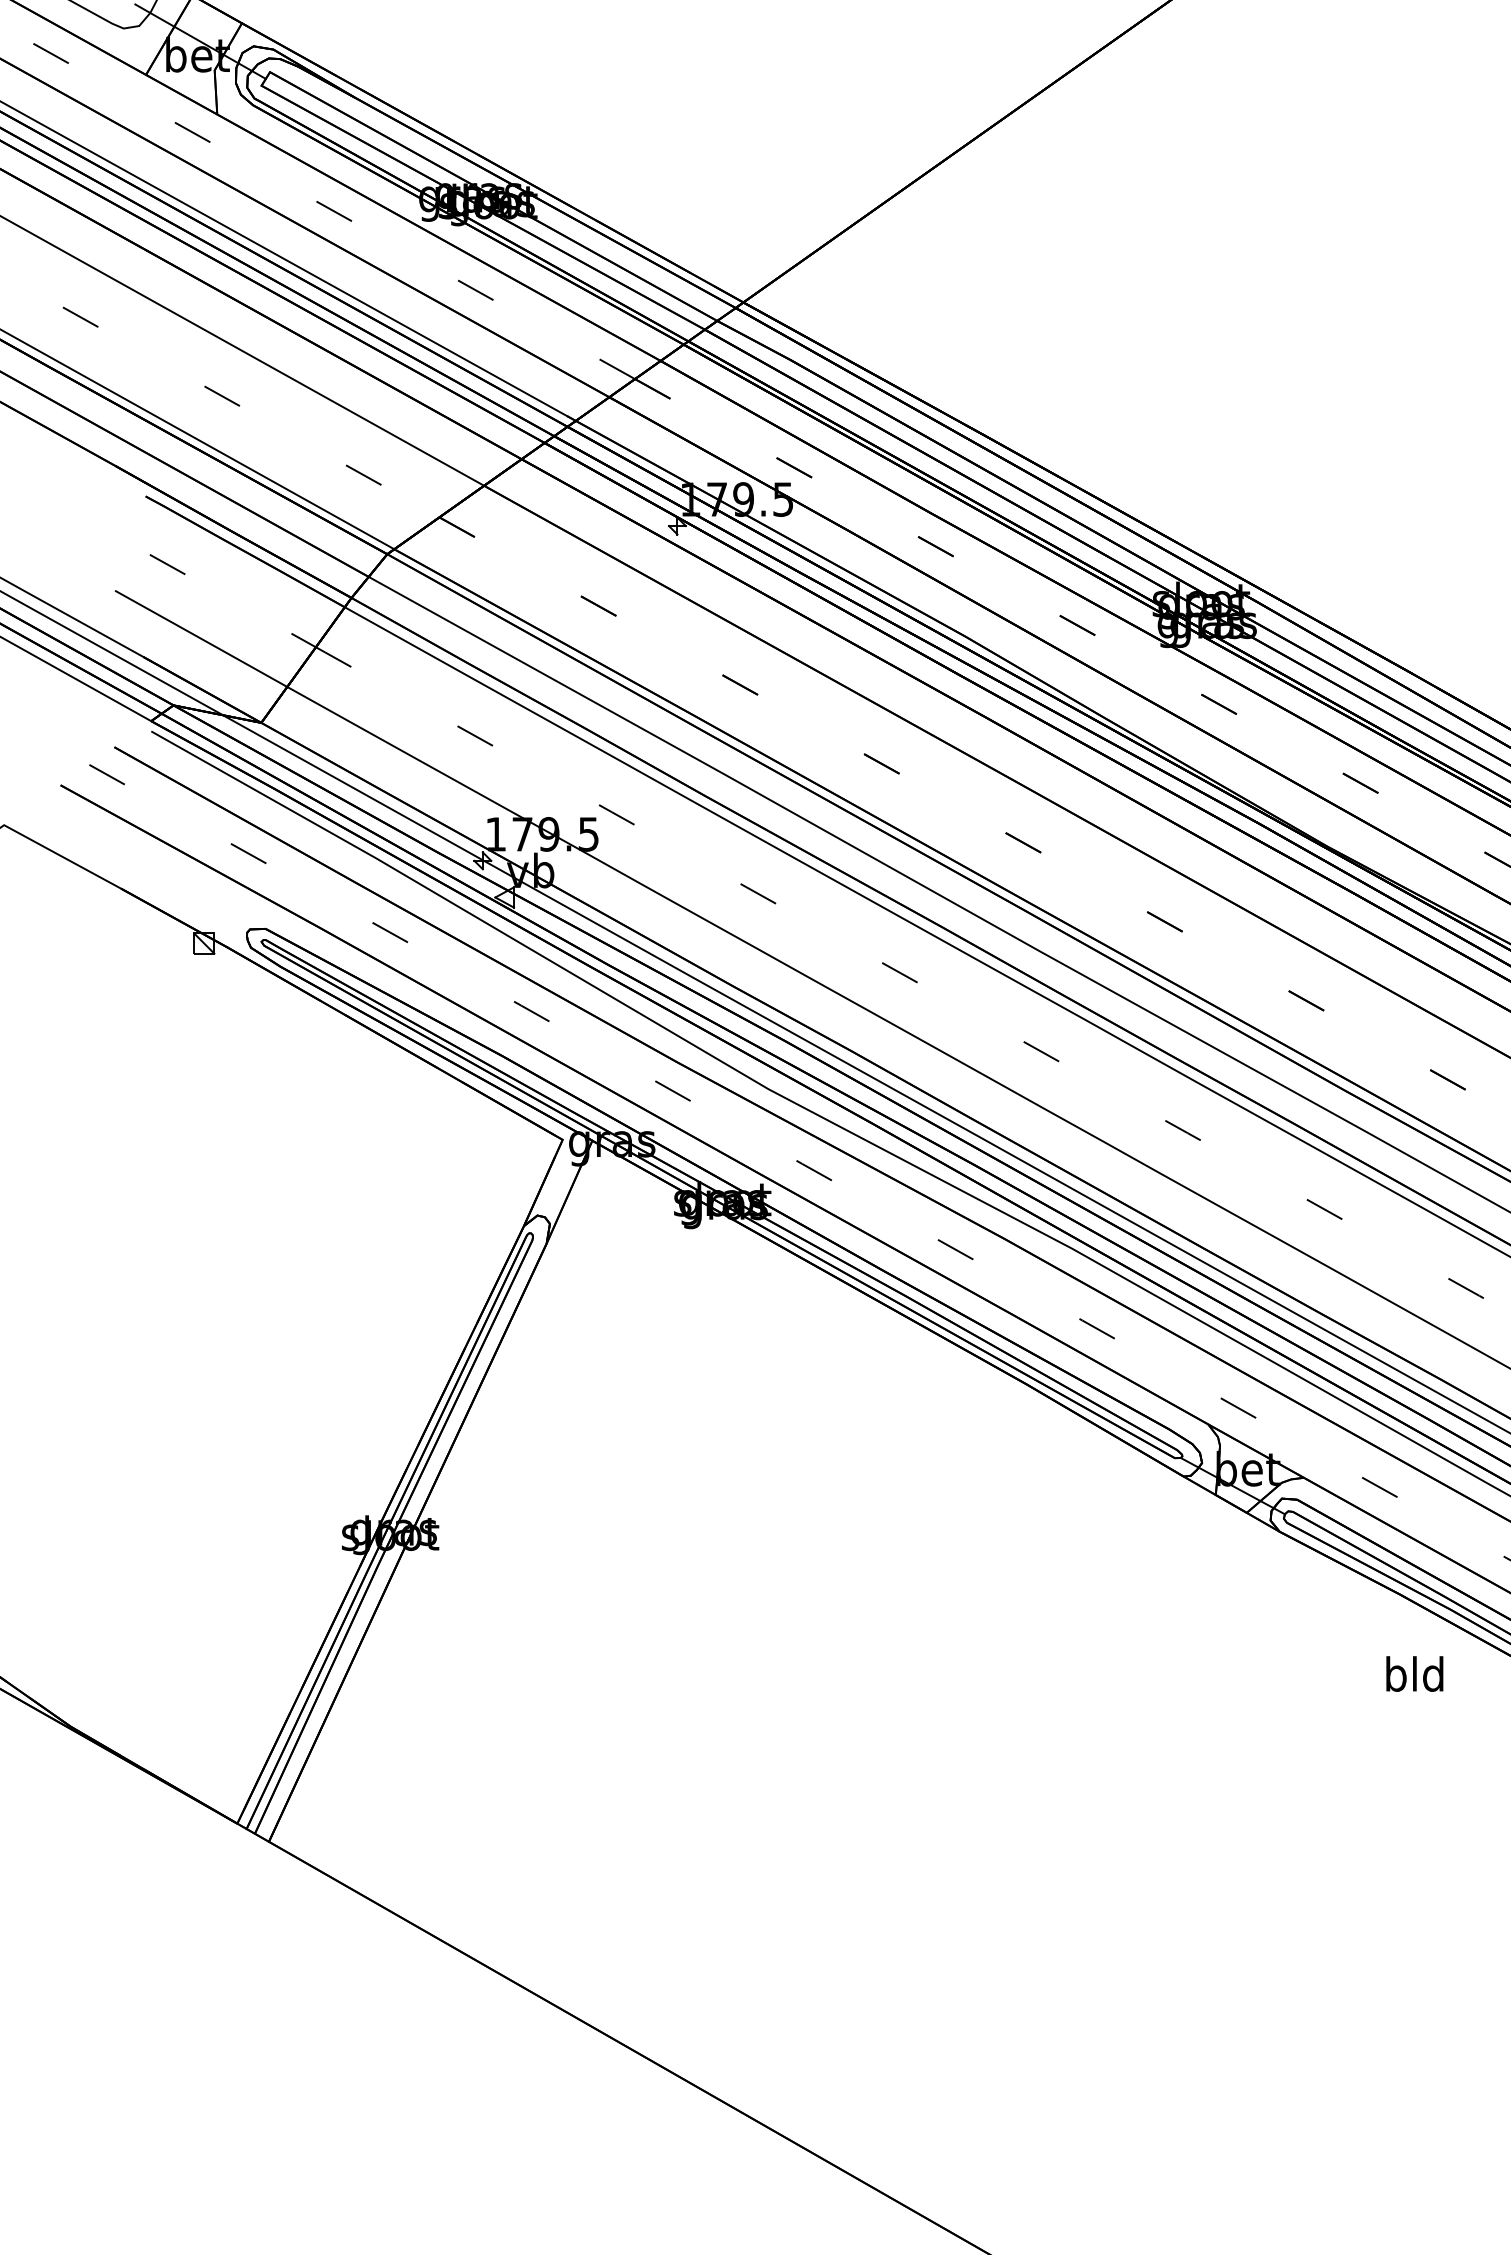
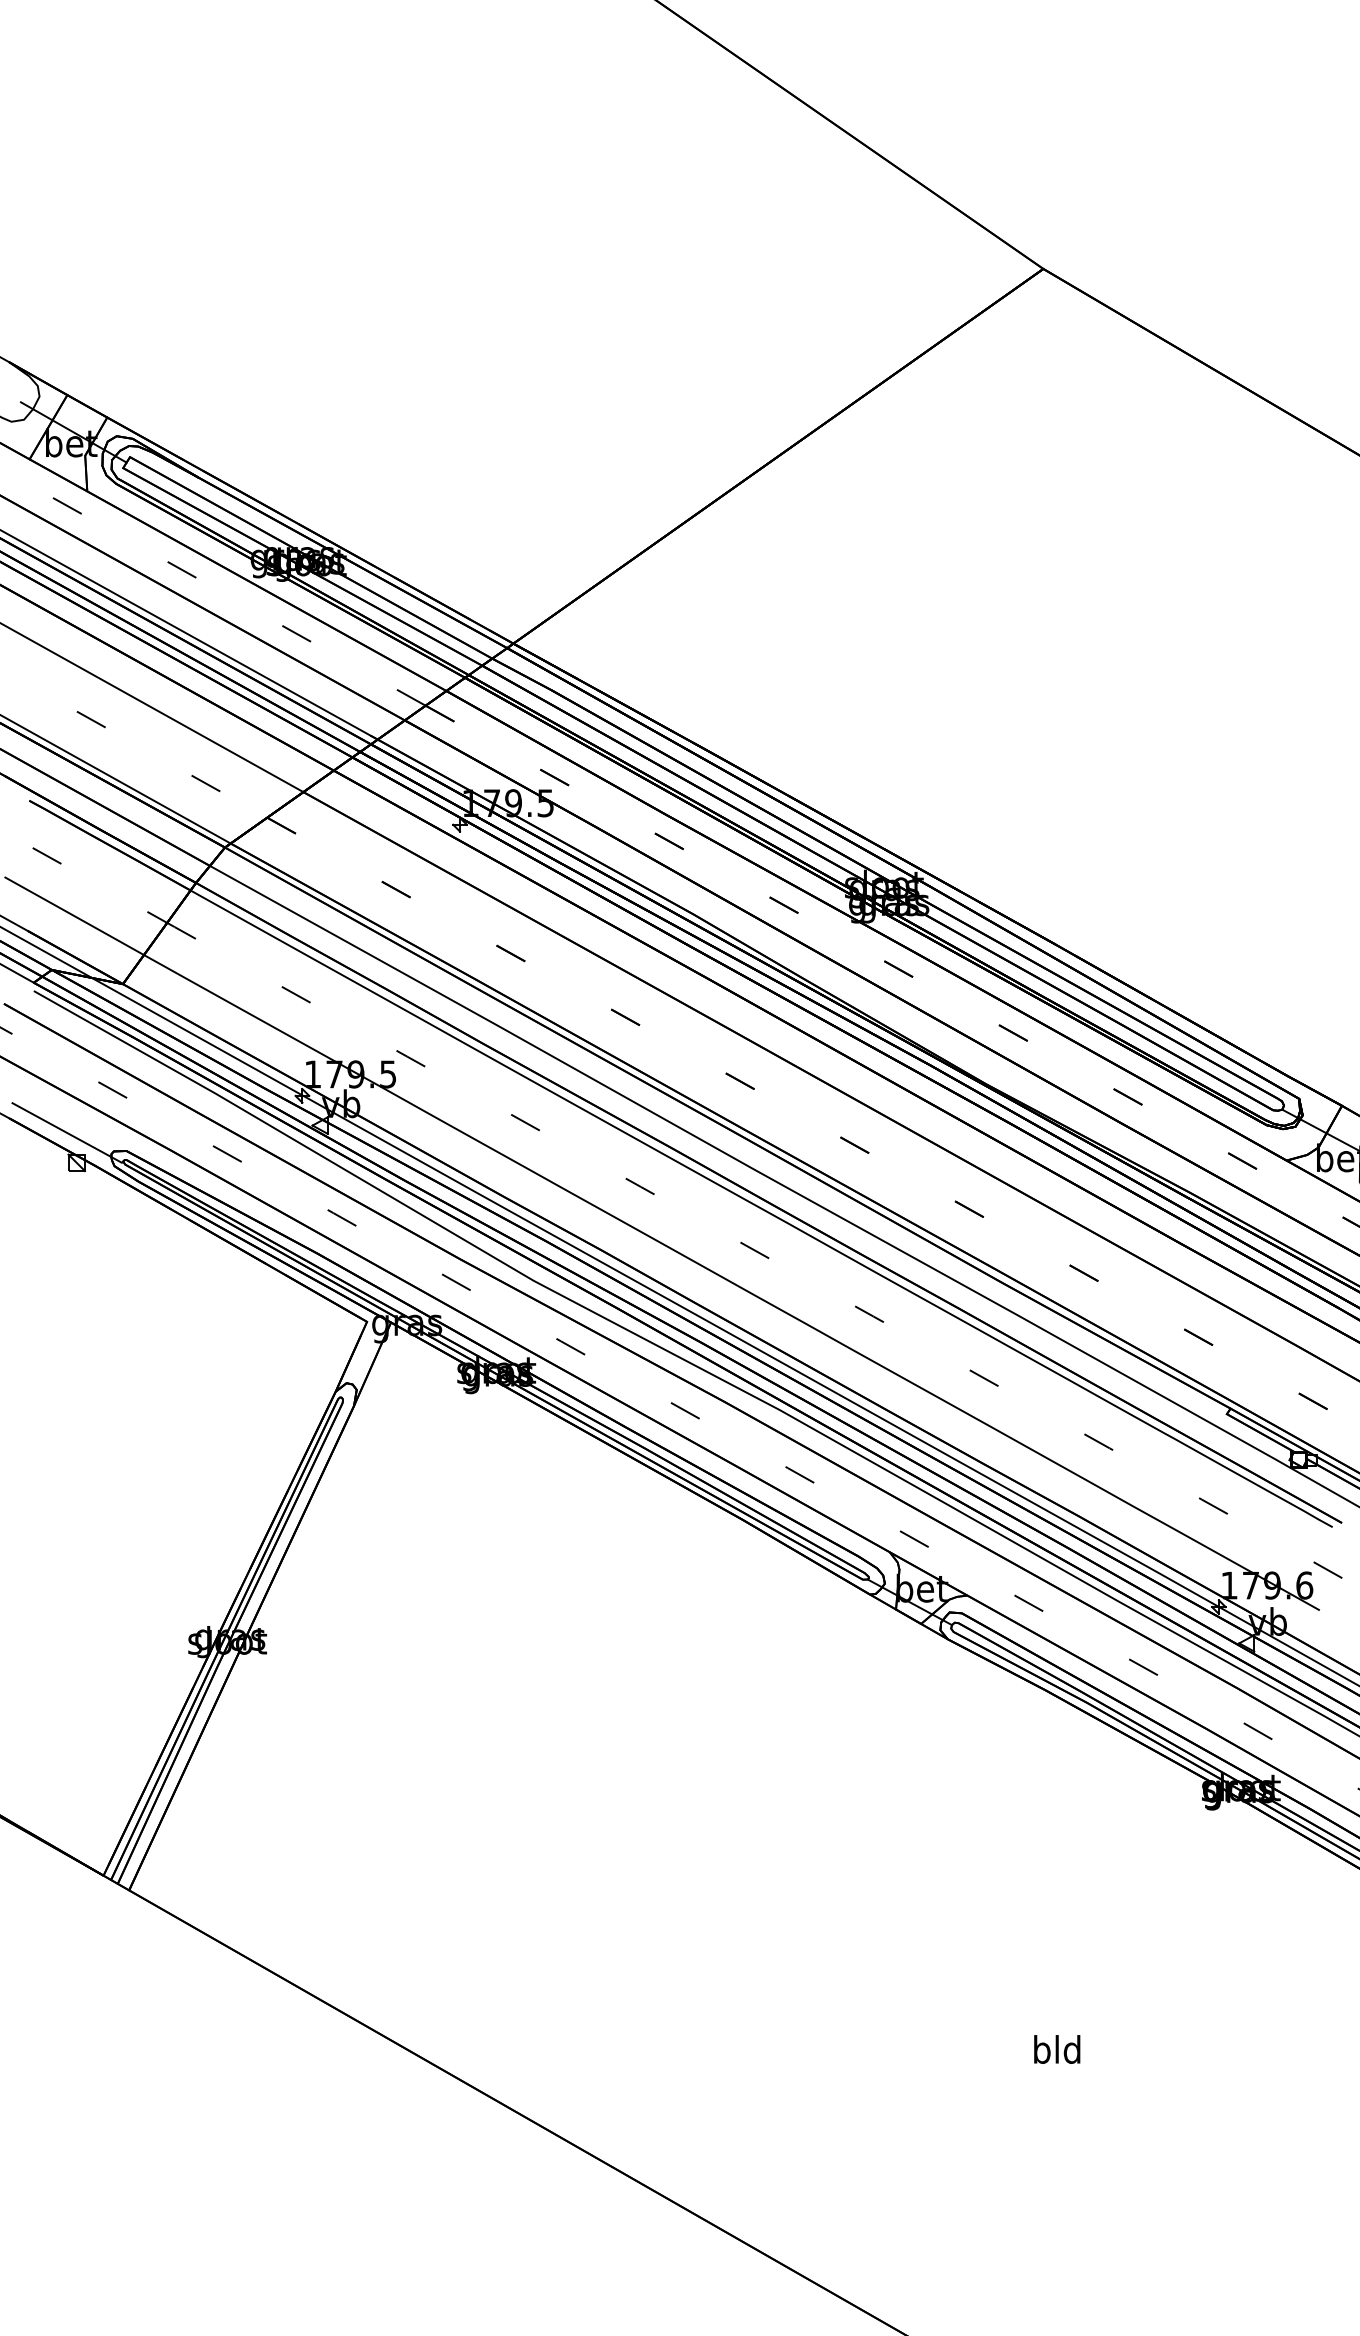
line: (191, 906) -> (66, 1132), added
text: (1415, 1674) -> (1057, 2049), moved

